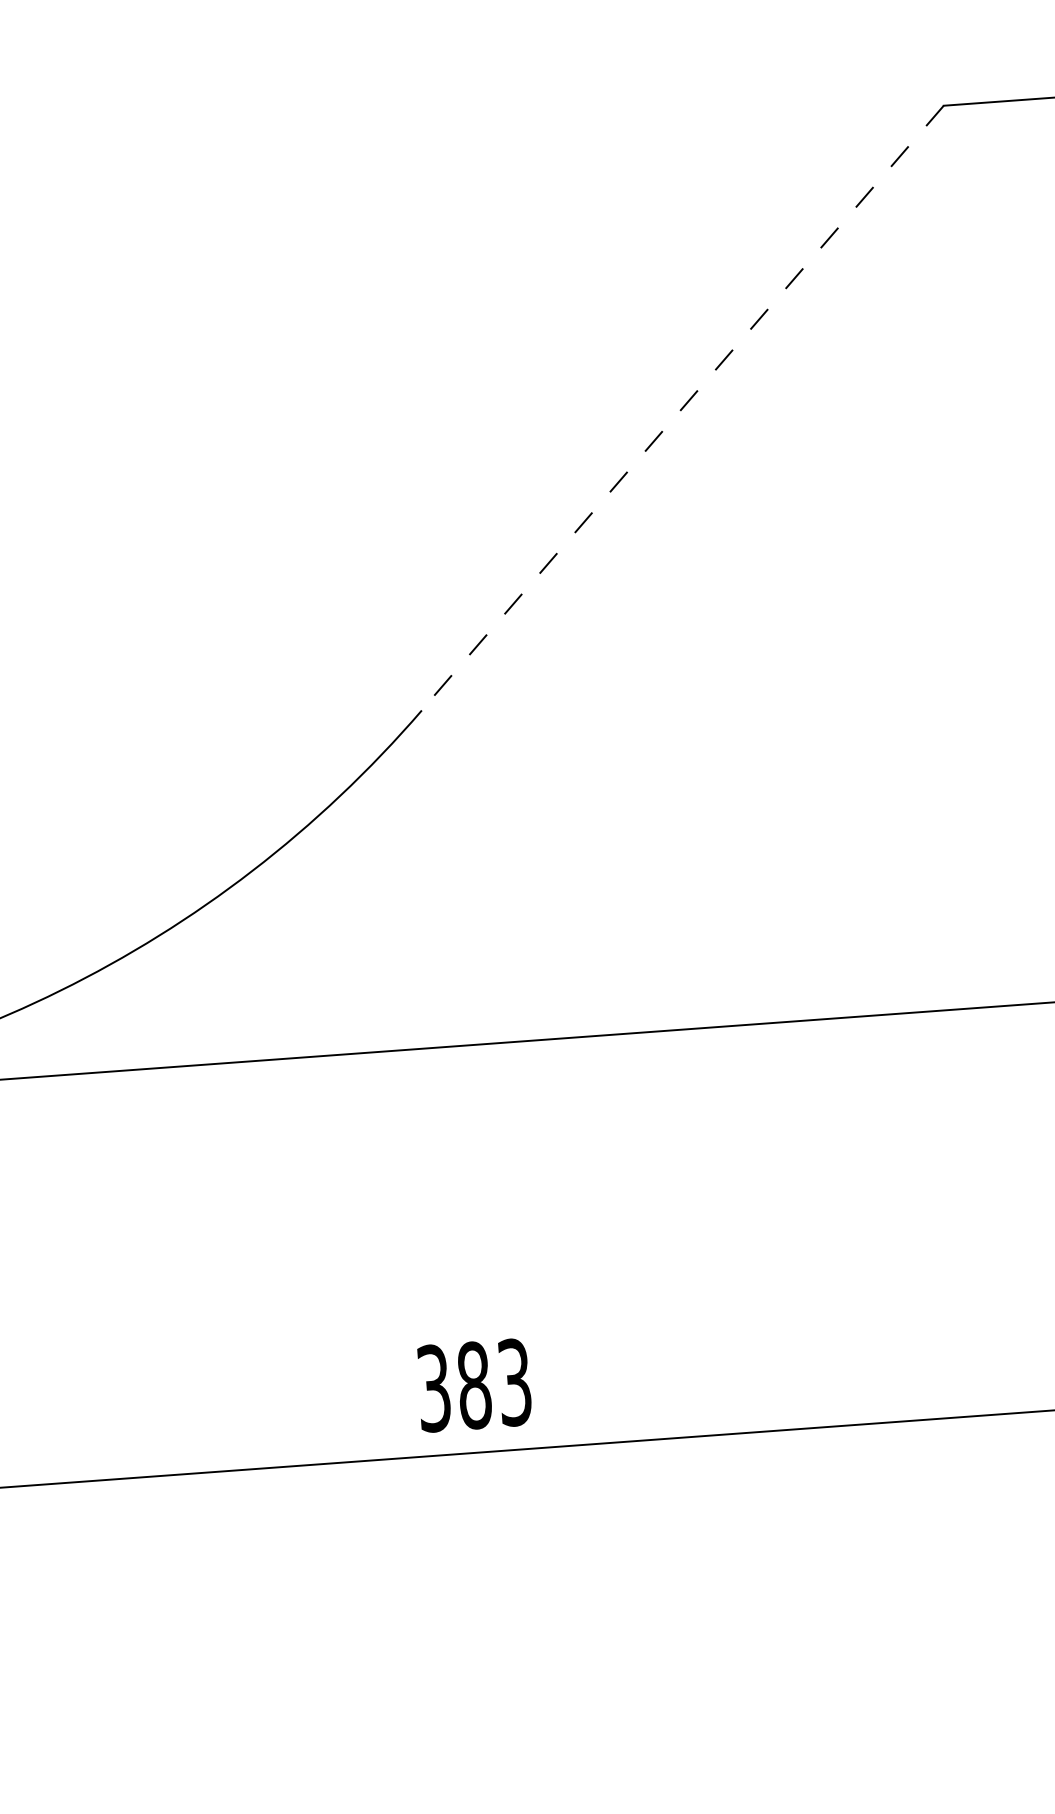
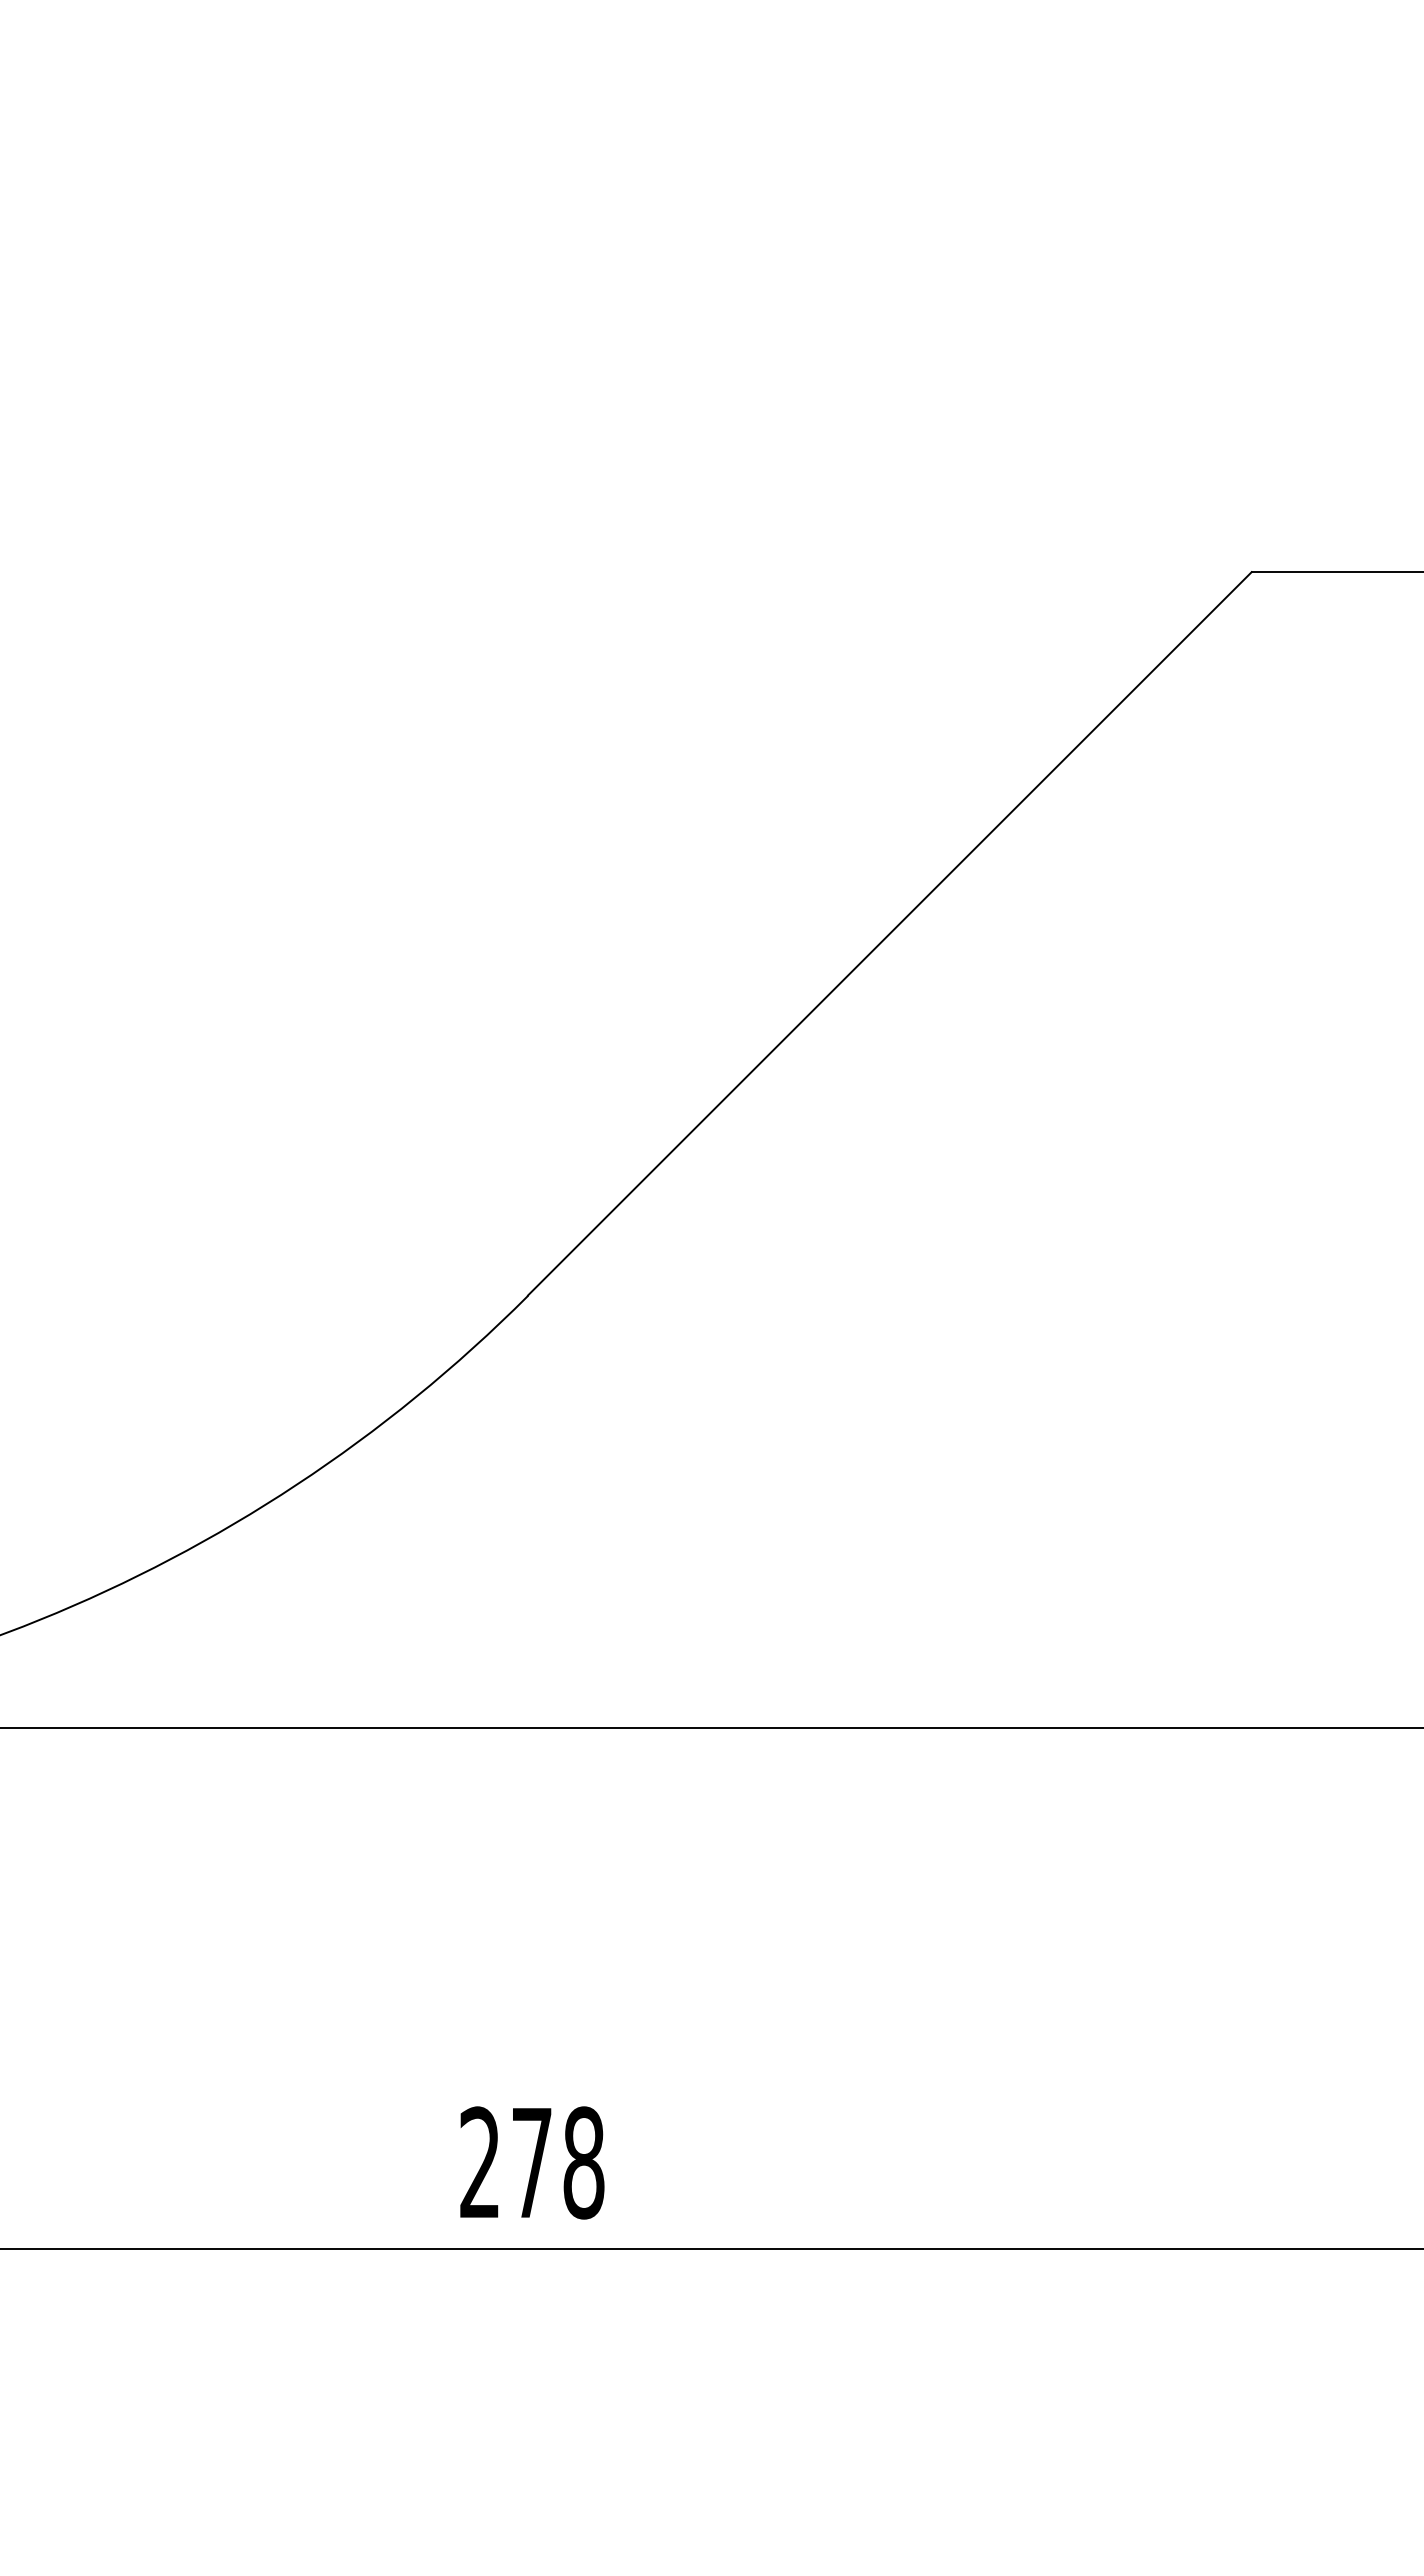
line: (682, 407) -> (889, 933), dashed -> solid
text: (474, 1385) -> (532, 2162), 383 -> 278

